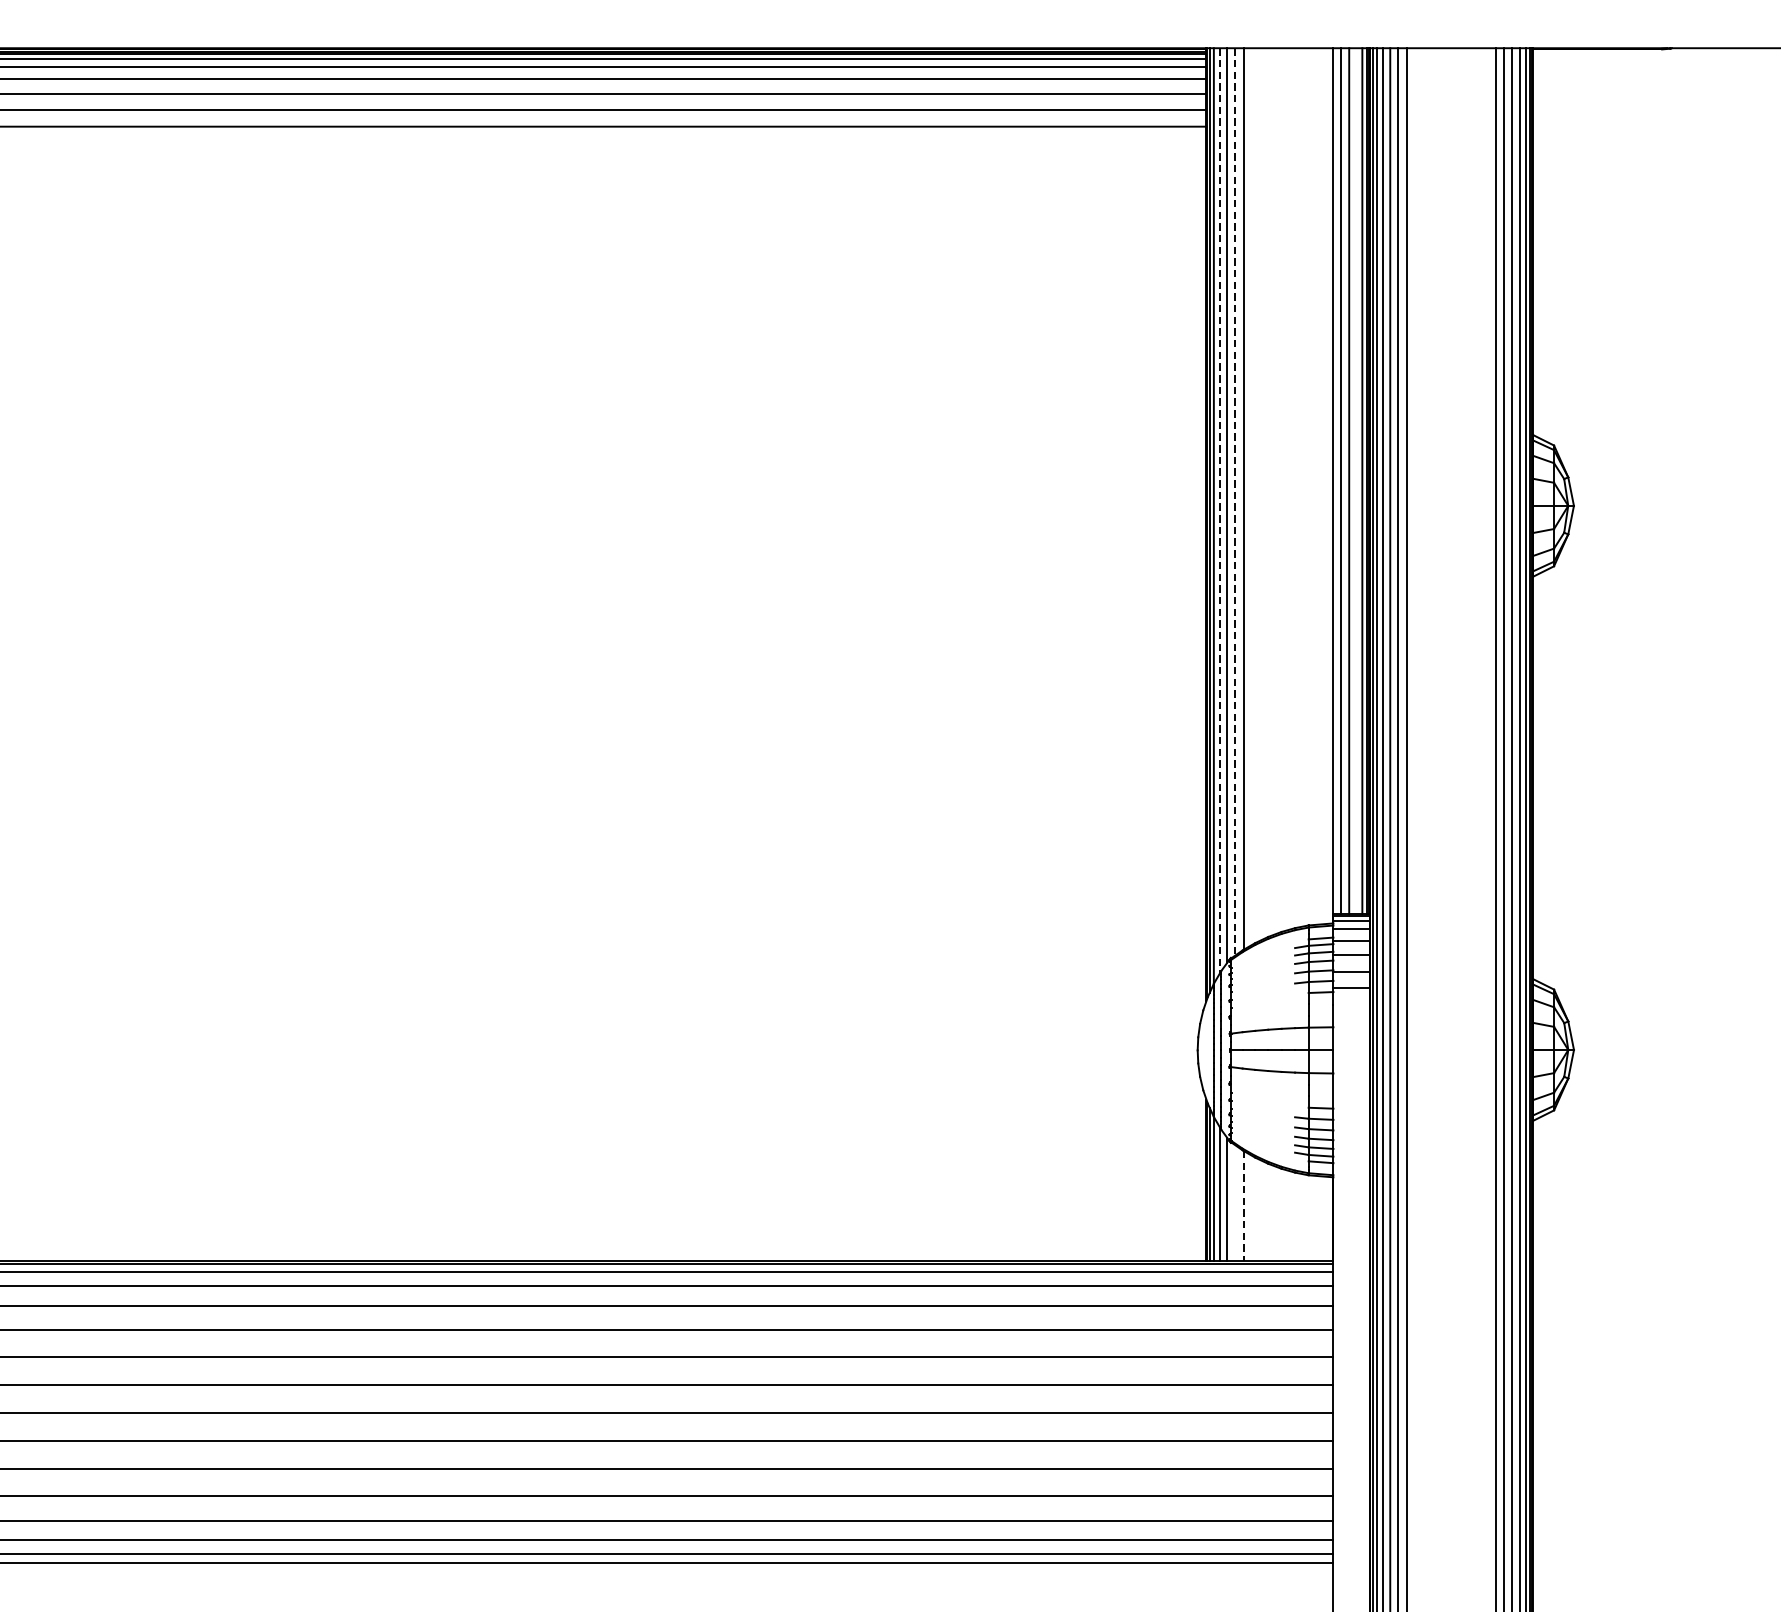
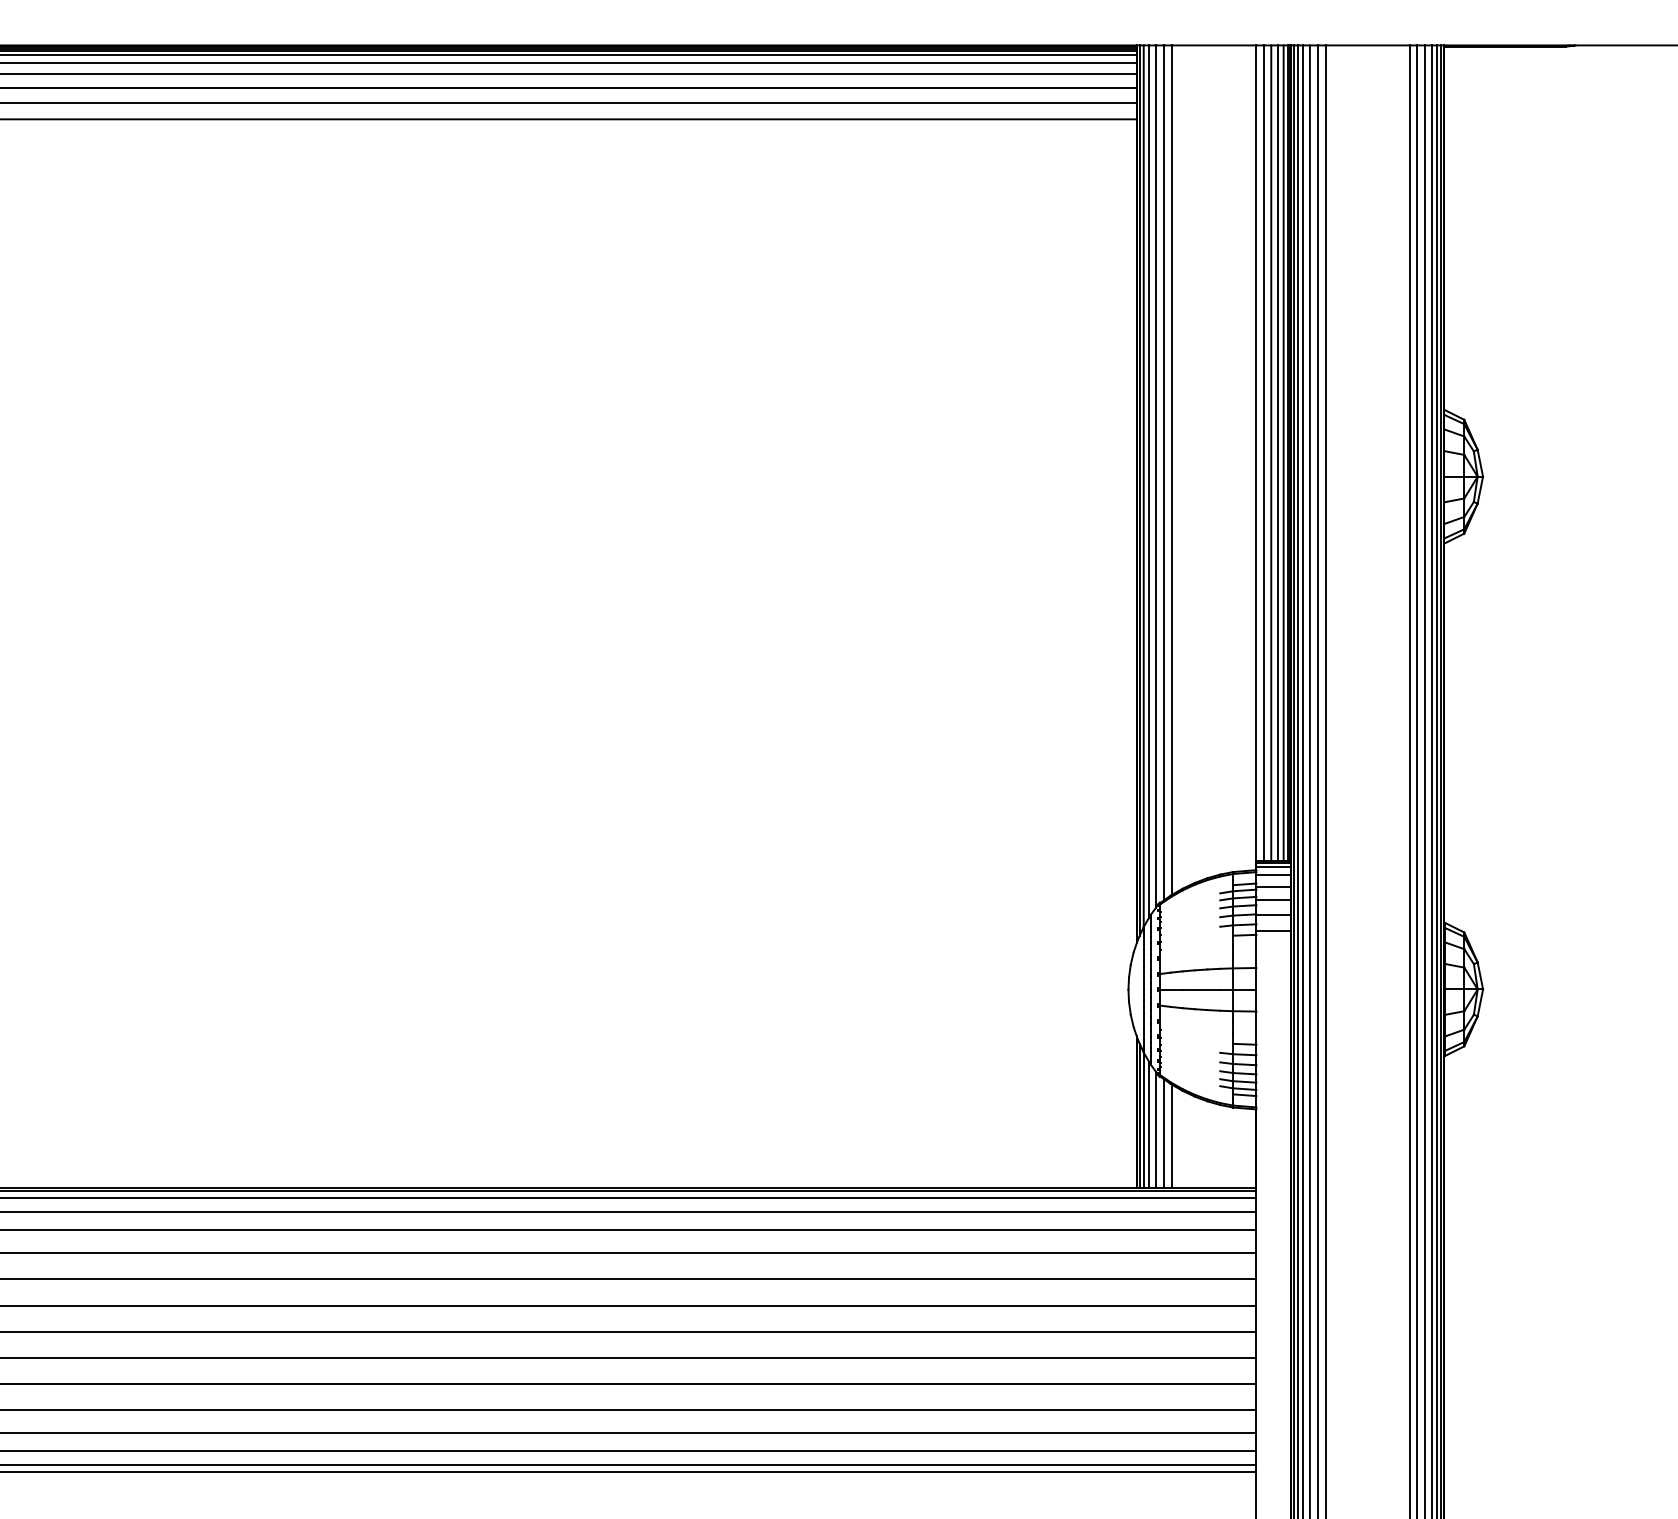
line: (1356, 481) -> (1278, 453), added
line: (1234, 501) -> (1163, 472), dashed -> solid
line: (1220, 510) -> (1149, 481), dashed -> solid
line: (1234, 1202) -> (1163, 1133), added
line: (1243, 1206) -> (1171, 1136), dashed -> solid

